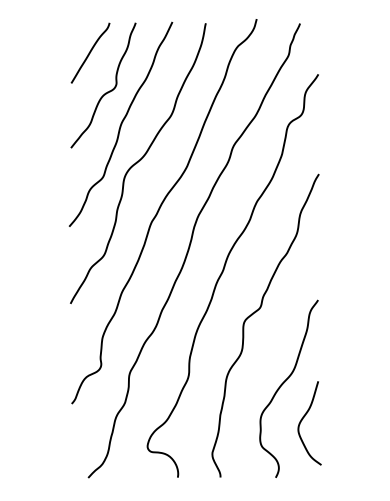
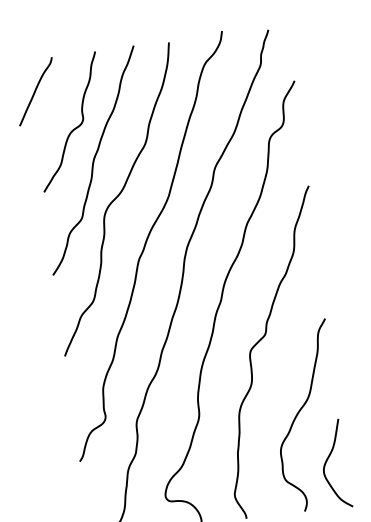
curve: (90, 52) -> (35, 91), moved
curve: (303, 419) -> (327, 461), moved

